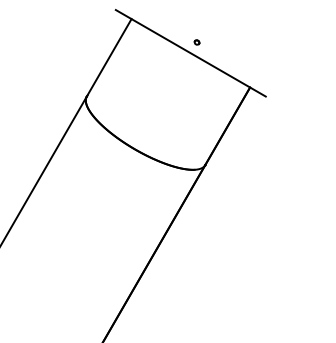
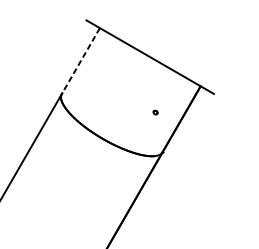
part: (196, 42) -> (155, 112), moved
line: (109, 57) -> (81, 60), solid -> dashed

